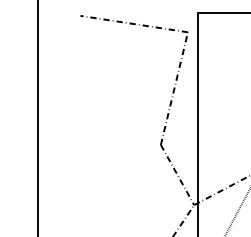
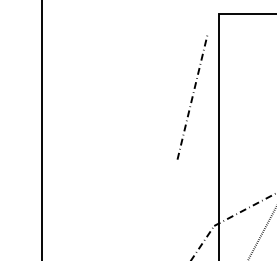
line: (133, 23) -> (147, 25), removed
line: (177, 174) -> (195, 192), removed

